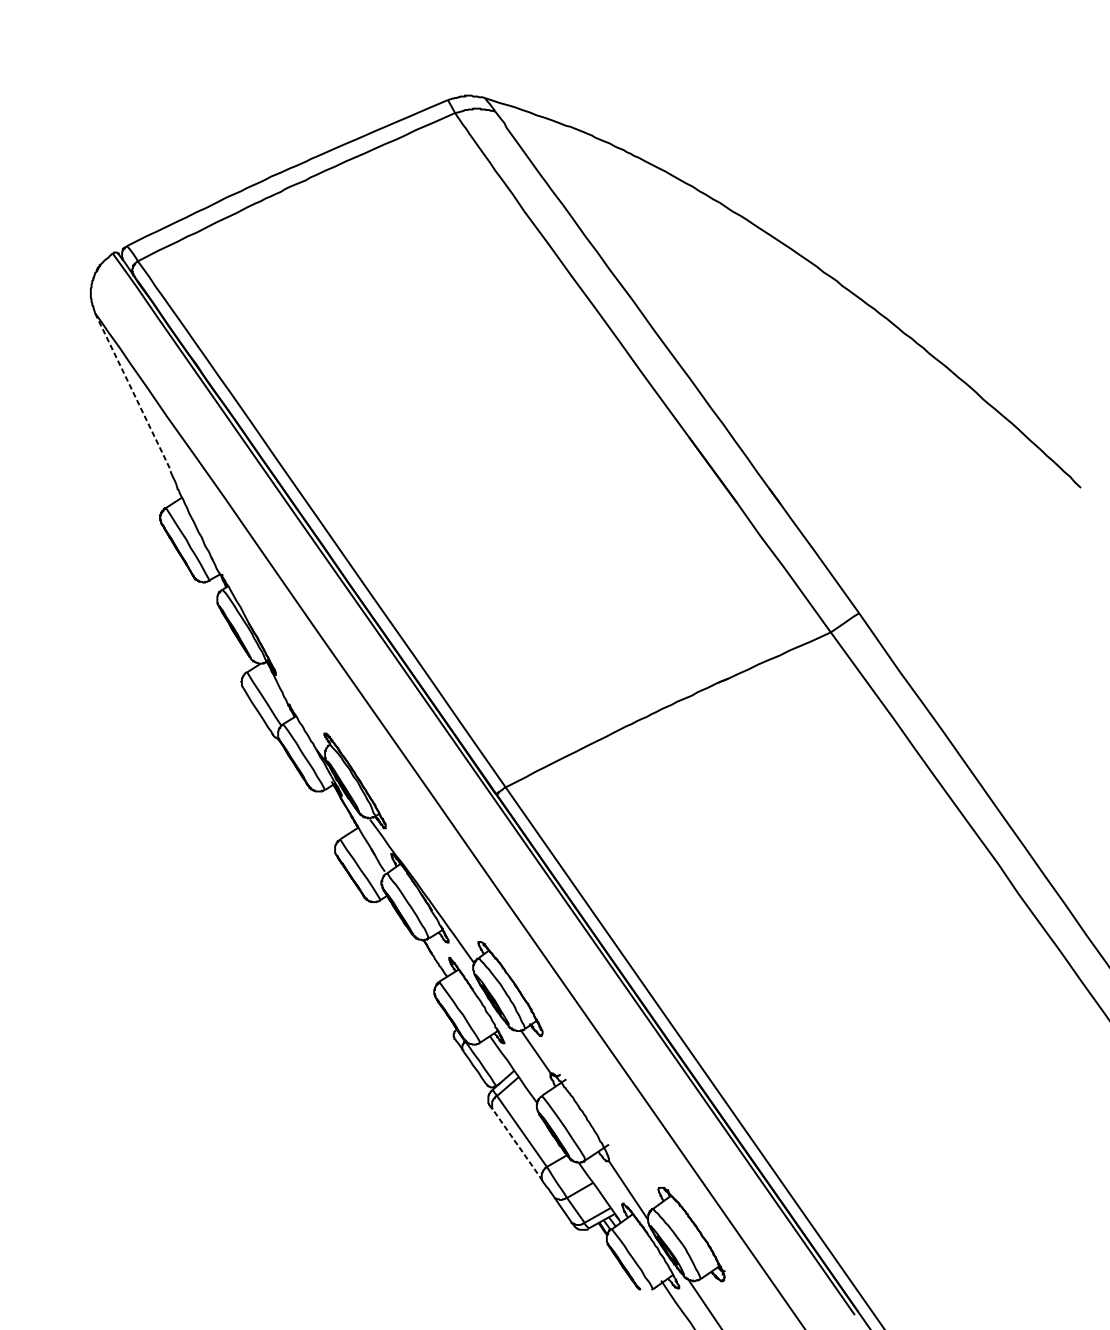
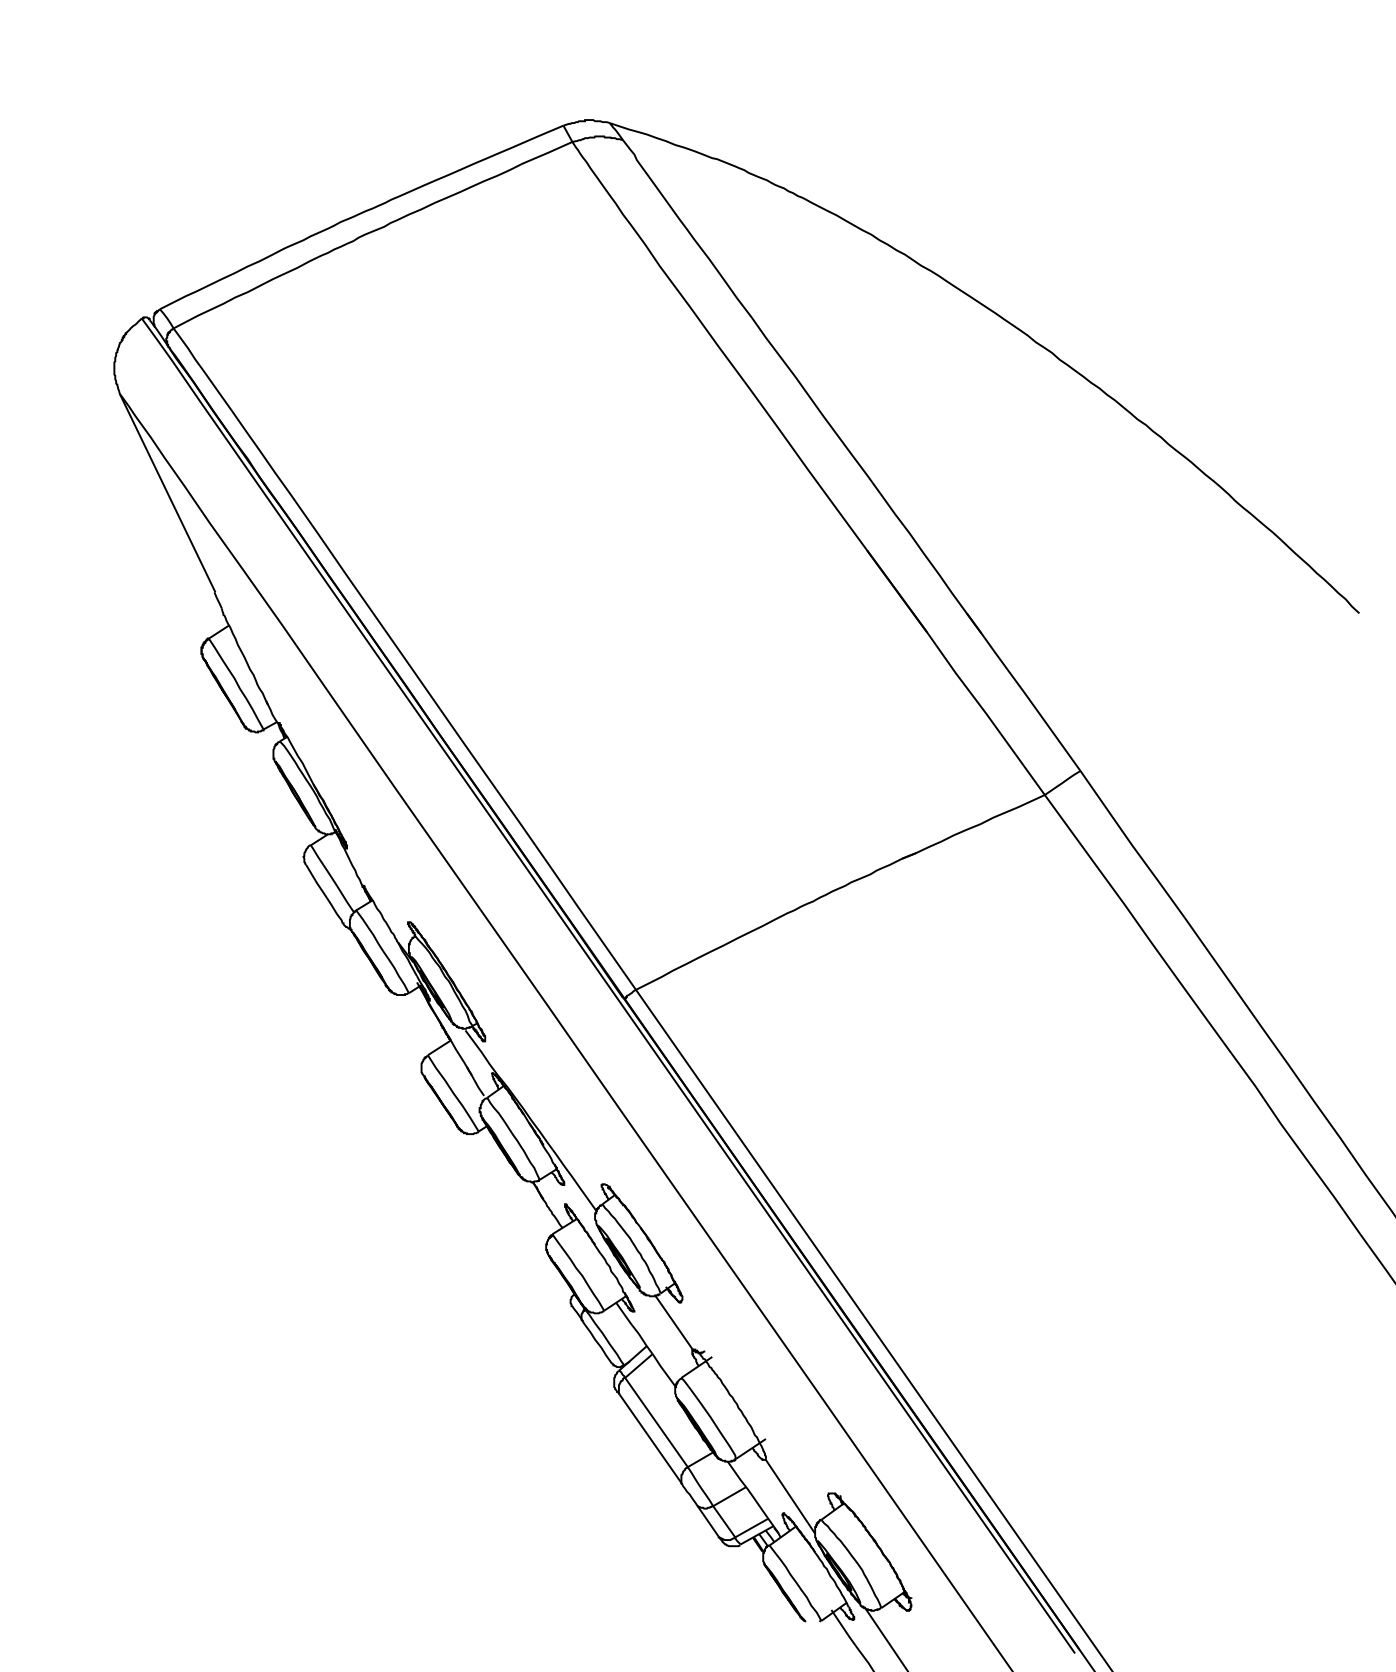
line: (133, 392) -> (167, 493), dashed -> solid
line: (518, 1144) -> (651, 1439), dashed -> solid

